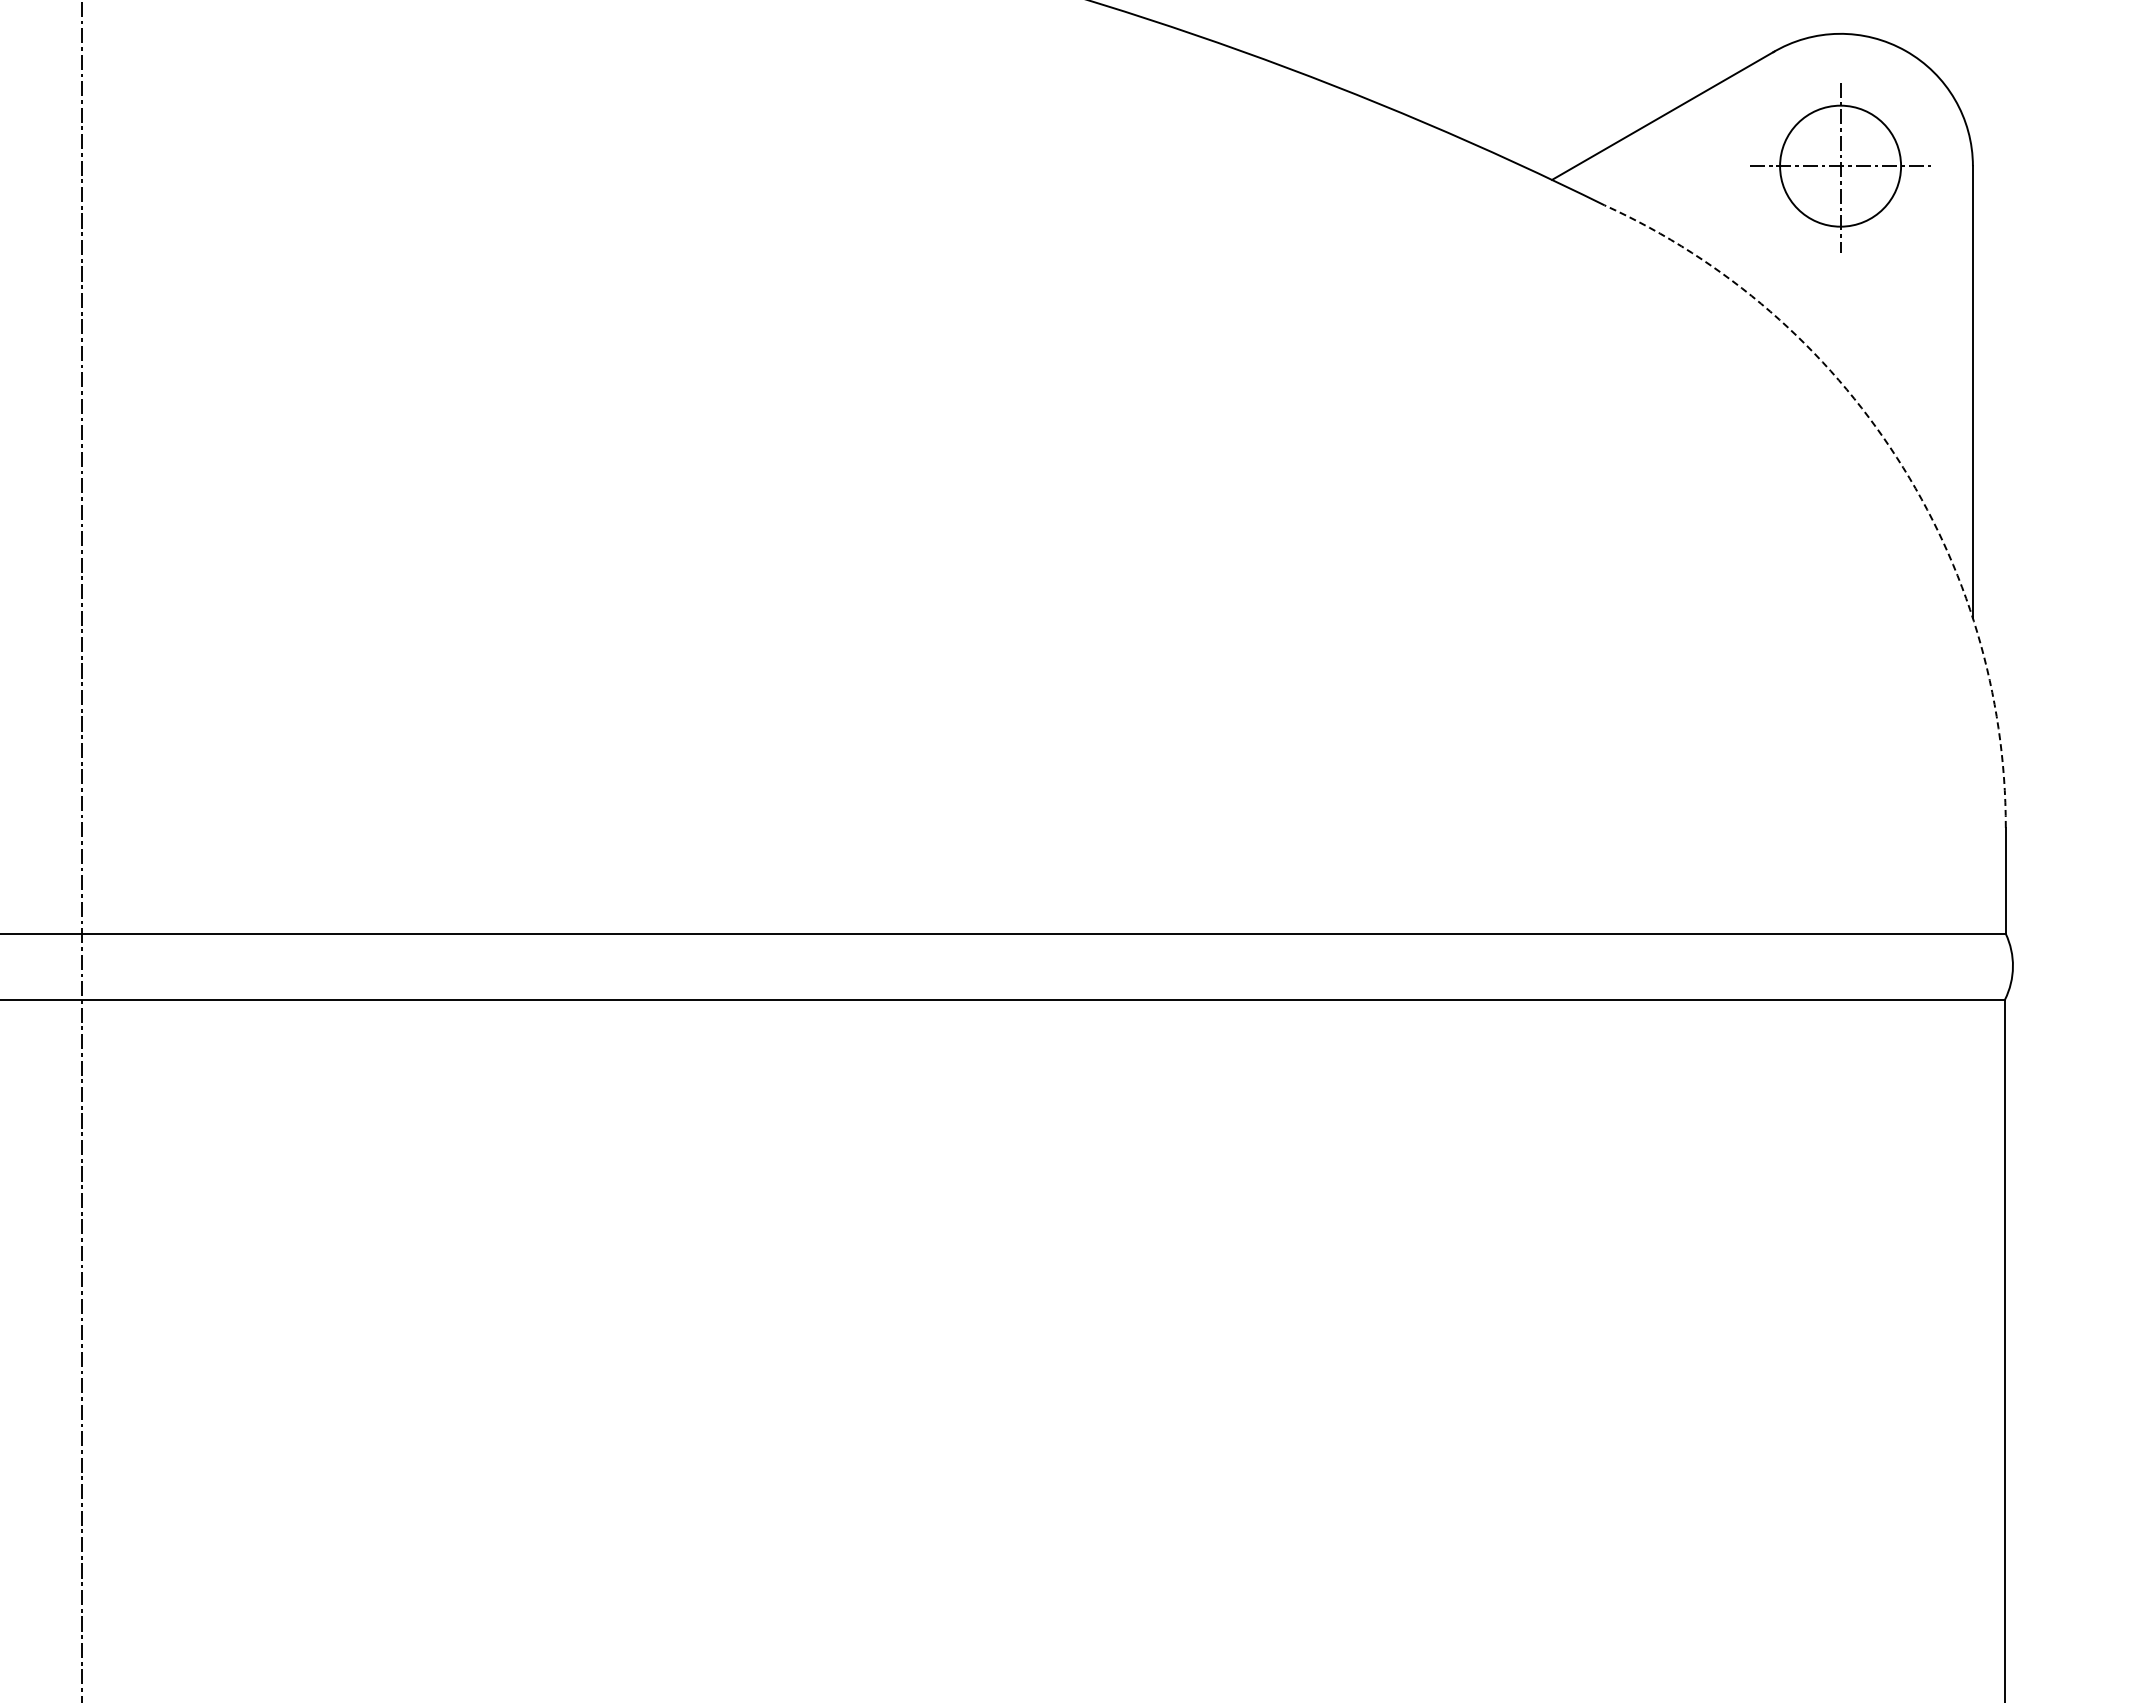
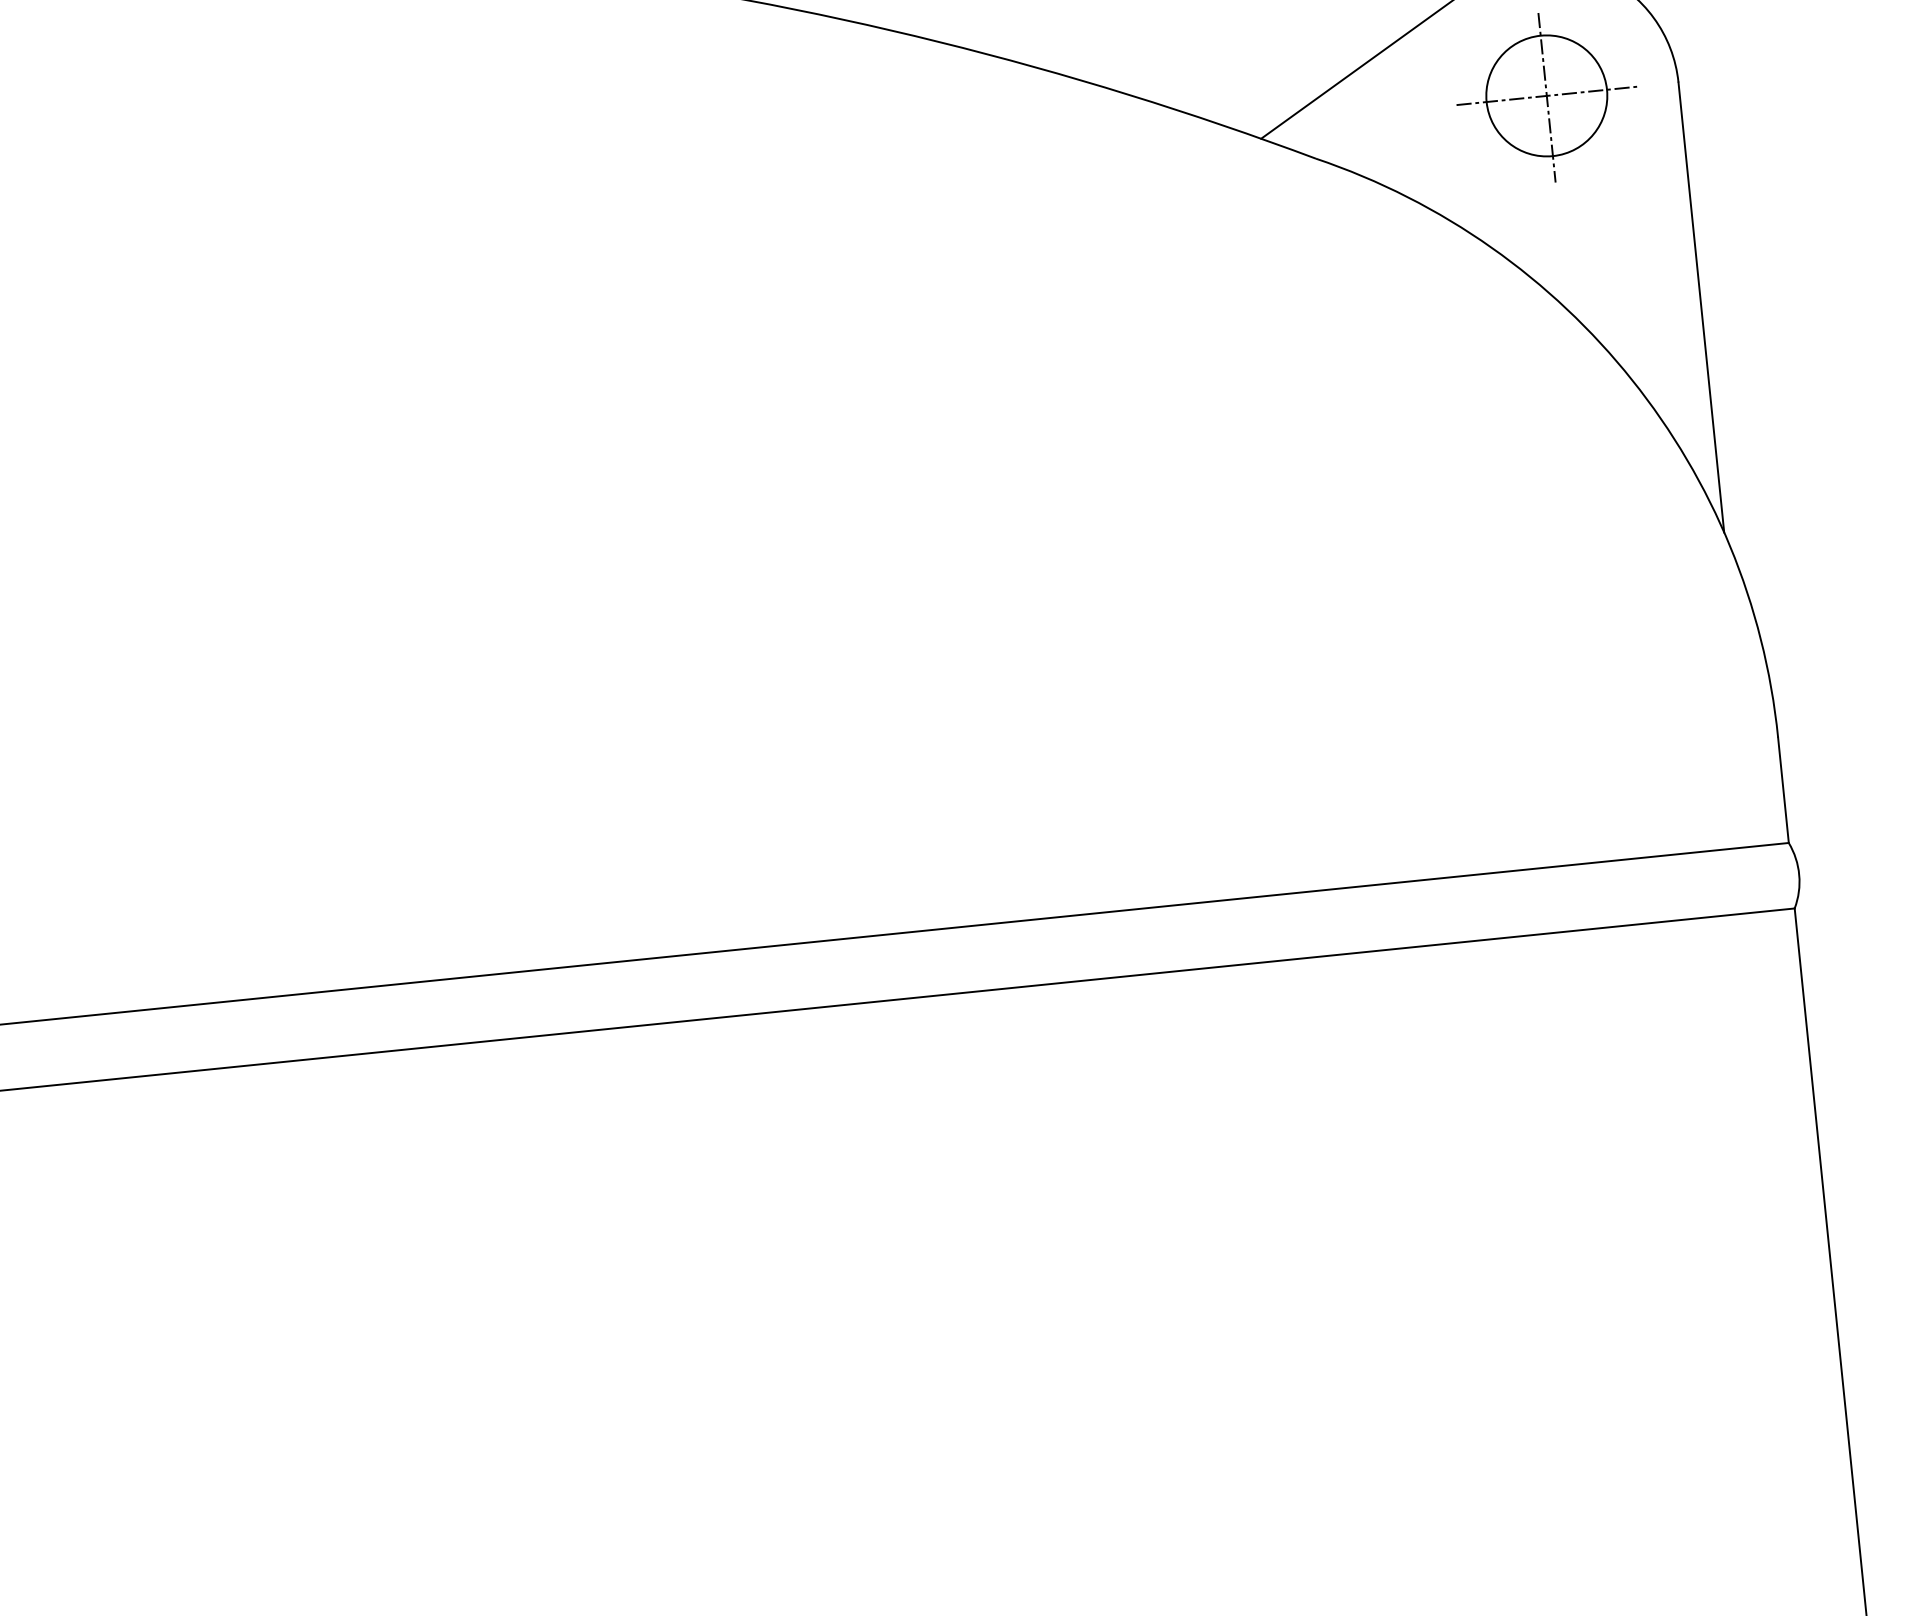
arc: (1896, 457) -> (1631, 380), dashed -> solid

